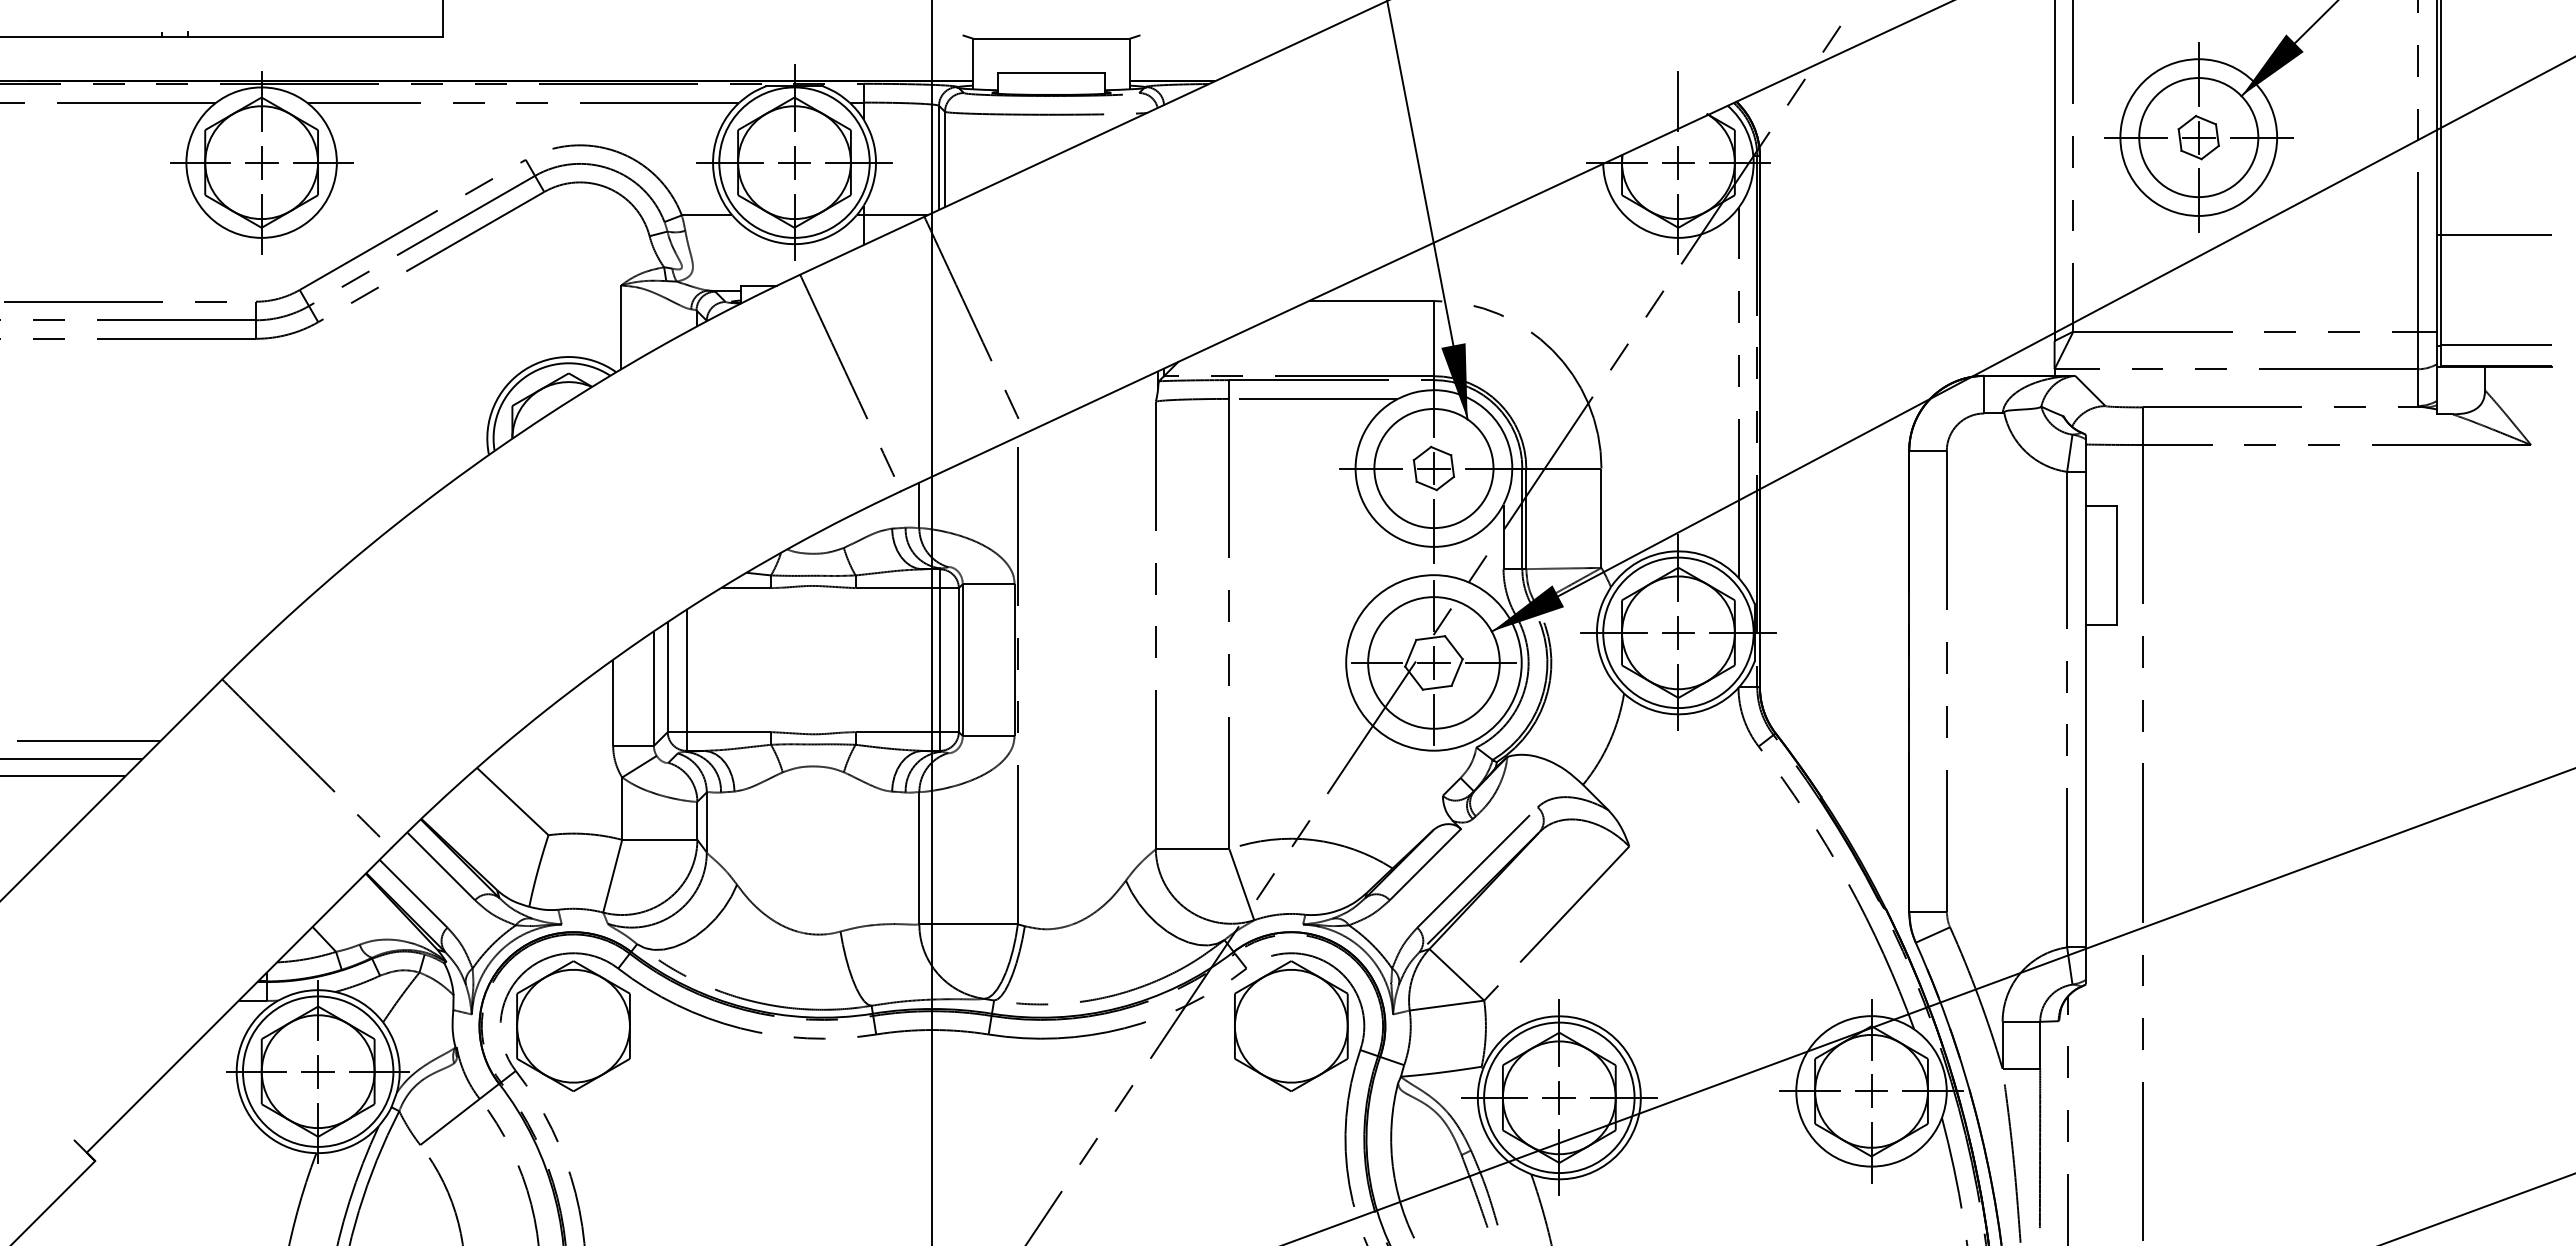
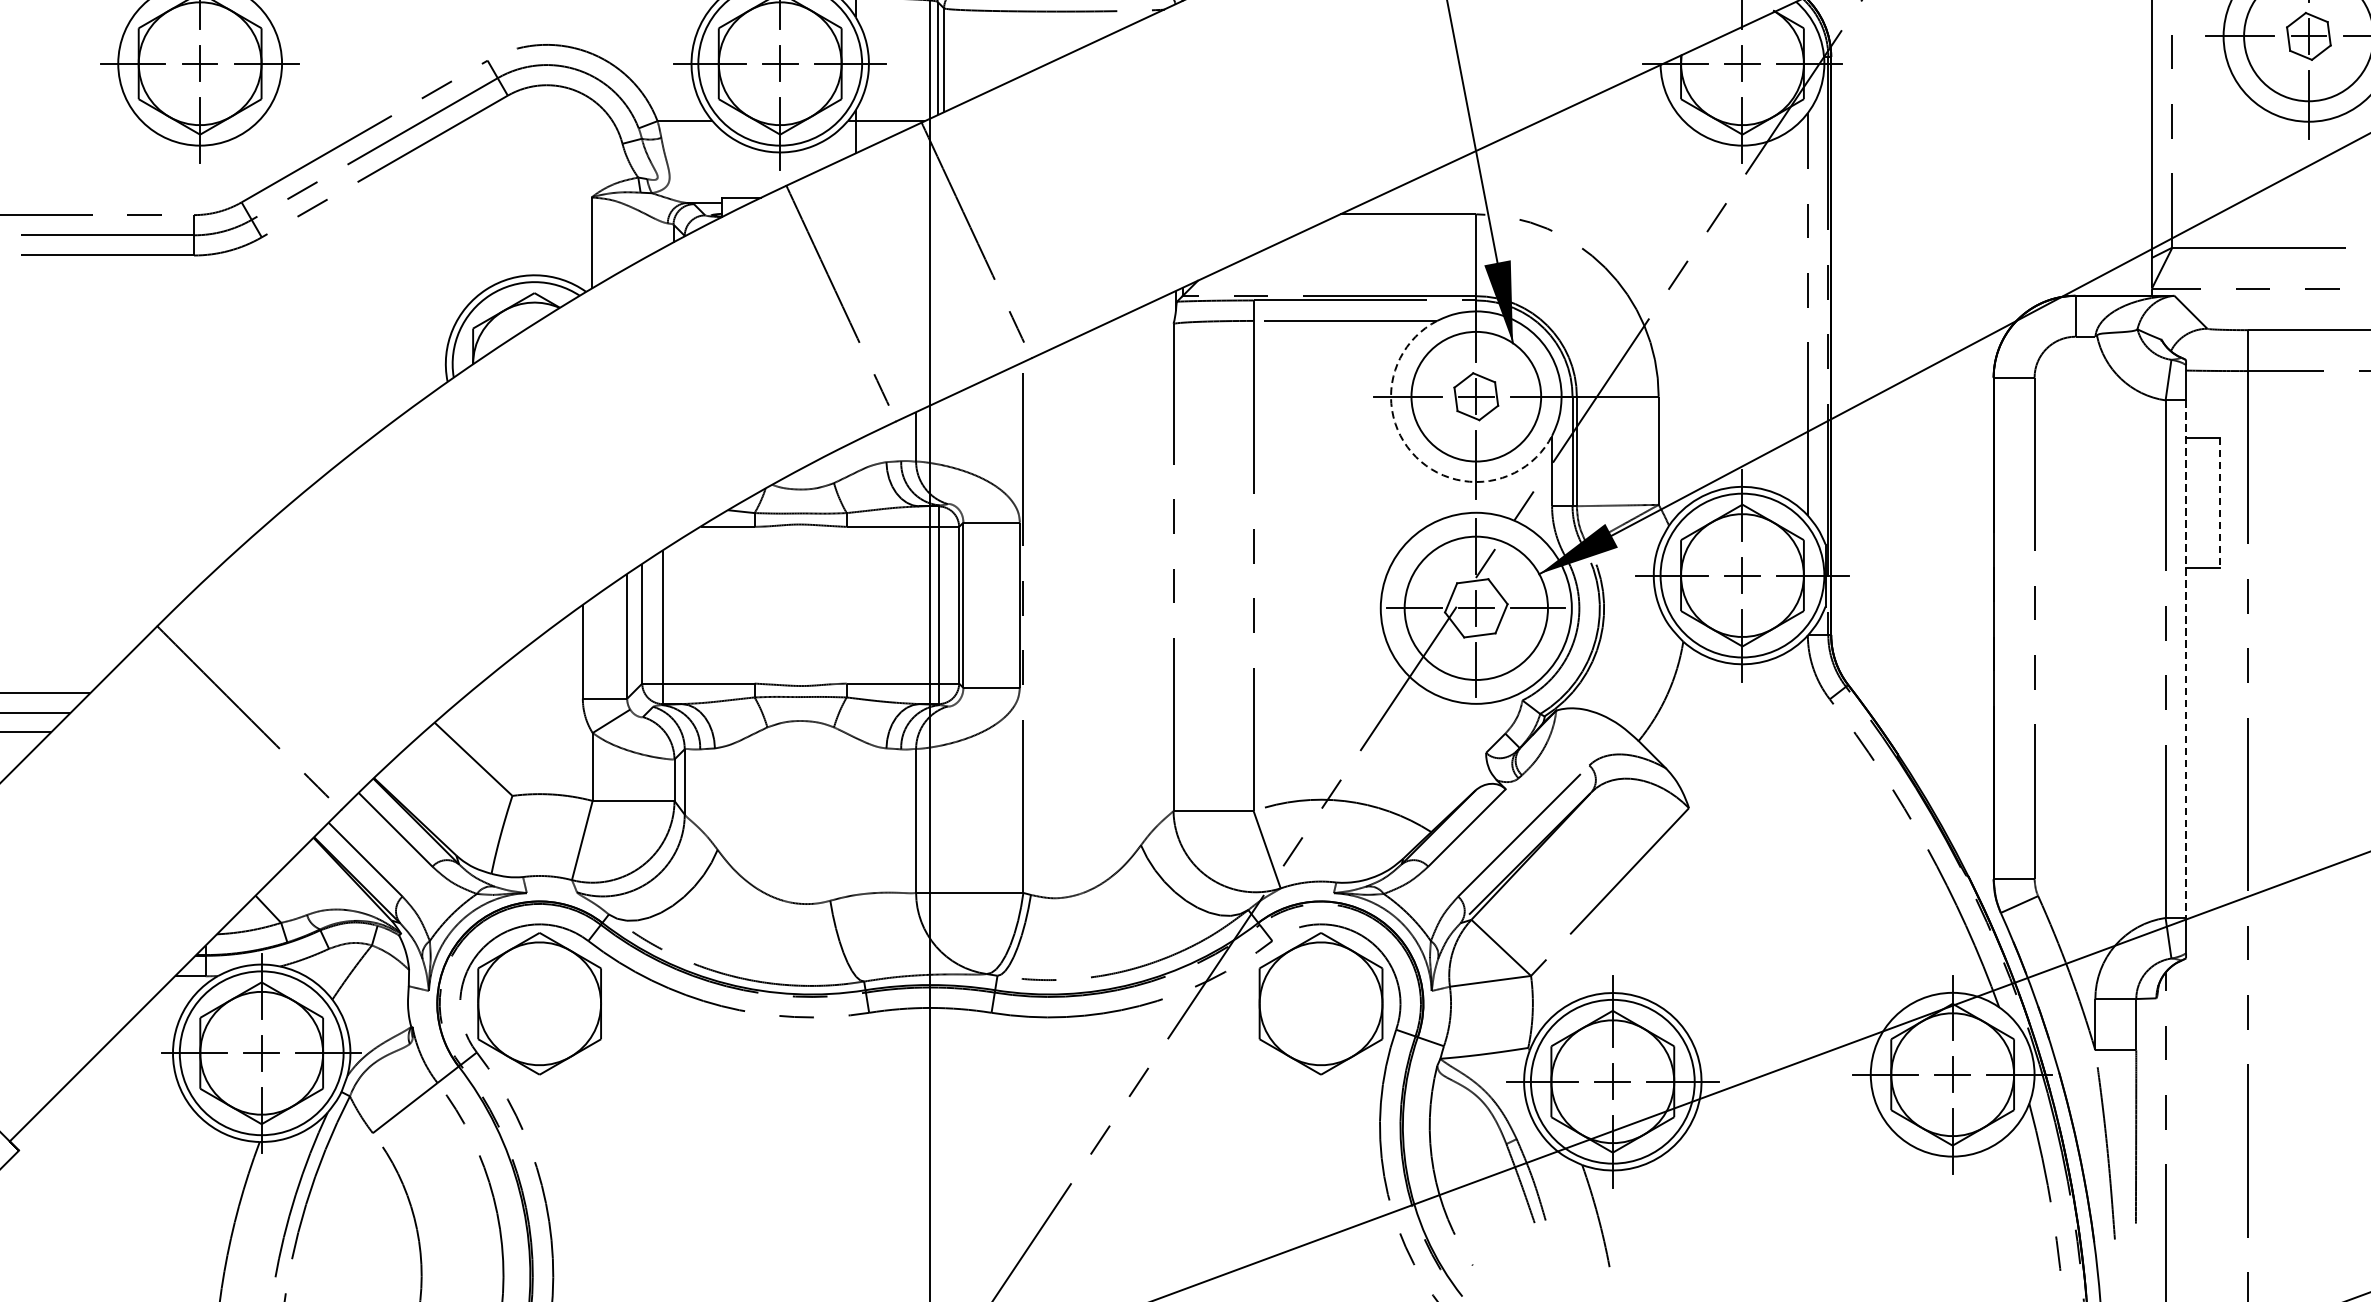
arc: (1378, 523) -> (1415, 456), solid -> dashed
line: (2117, 565) -> (2220, 502), solid -> dashed
line: (2085, 709) -> (2185, 659), solid -> dashed

